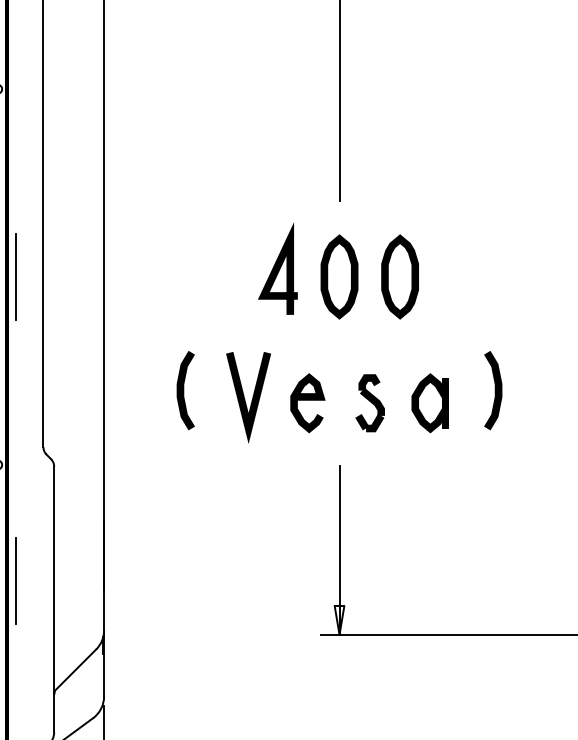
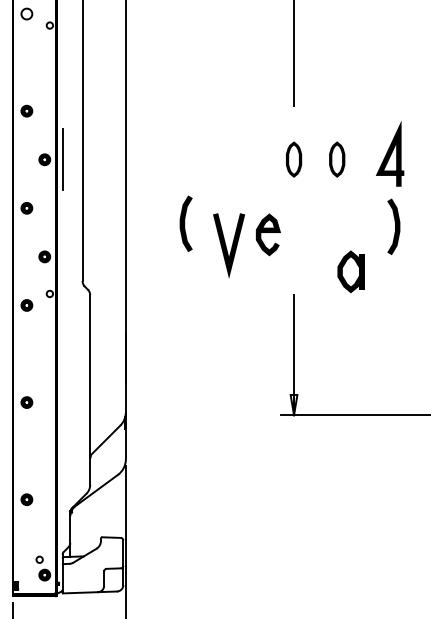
line: (278, 268) -> (390, 153), moved
part: (338, 276) -> (293, 159), size x0.6
part: (398, 276) -> (336, 159), size x0.6
curve: (184, 390) -> (185, 223), moved
curve: (495, 390) -> (395, 226), moved
curve: (307, 399) -> (268, 232), moved
part: (369, 402) -> (315, 249), removed
part: (429, 402) -> (350, 271), moved
line: (15, 580) -> (62, 376), removed

